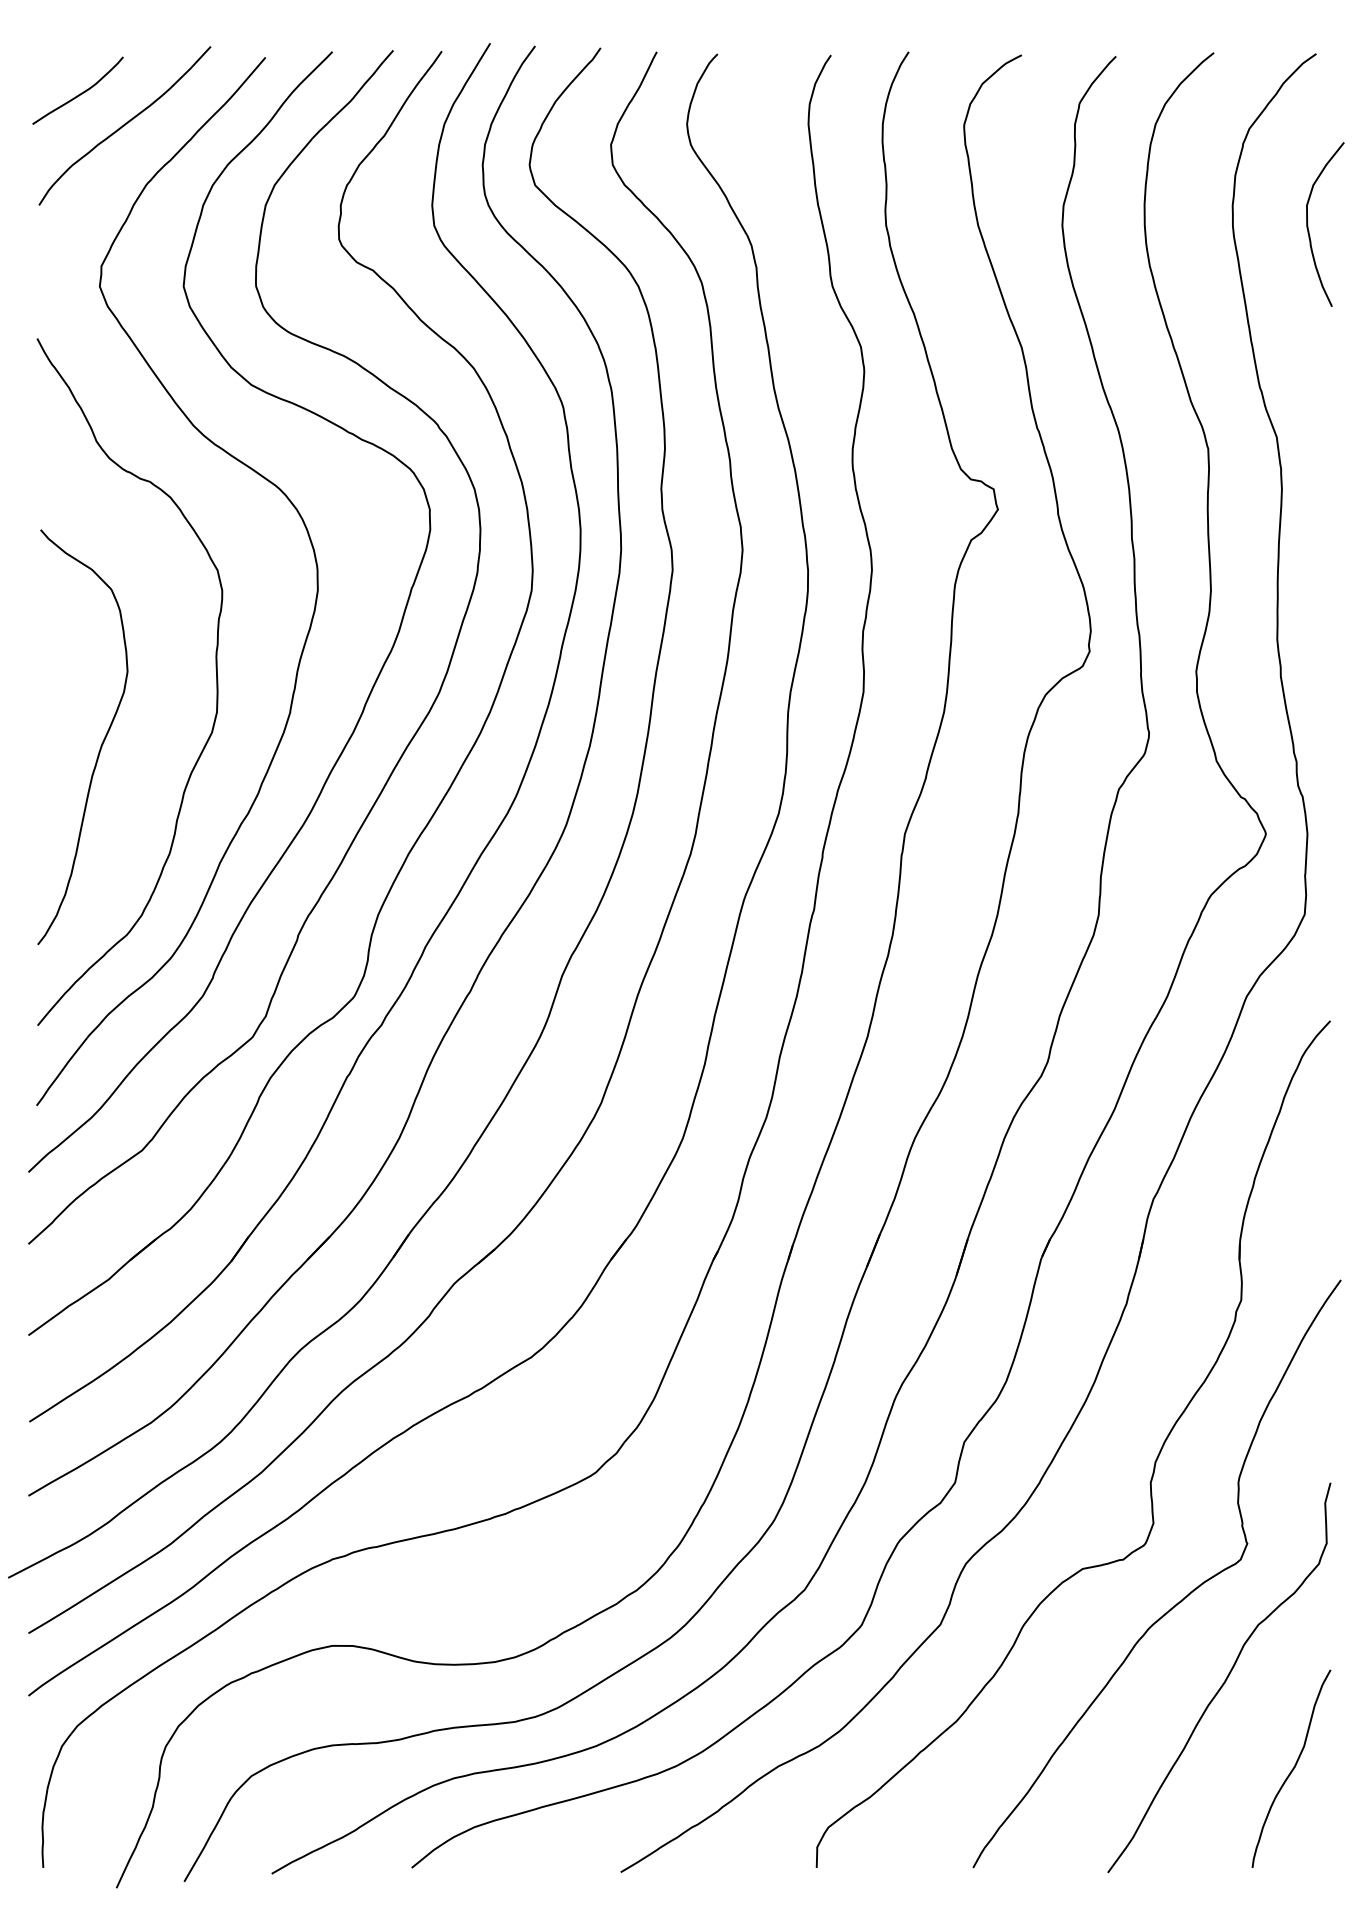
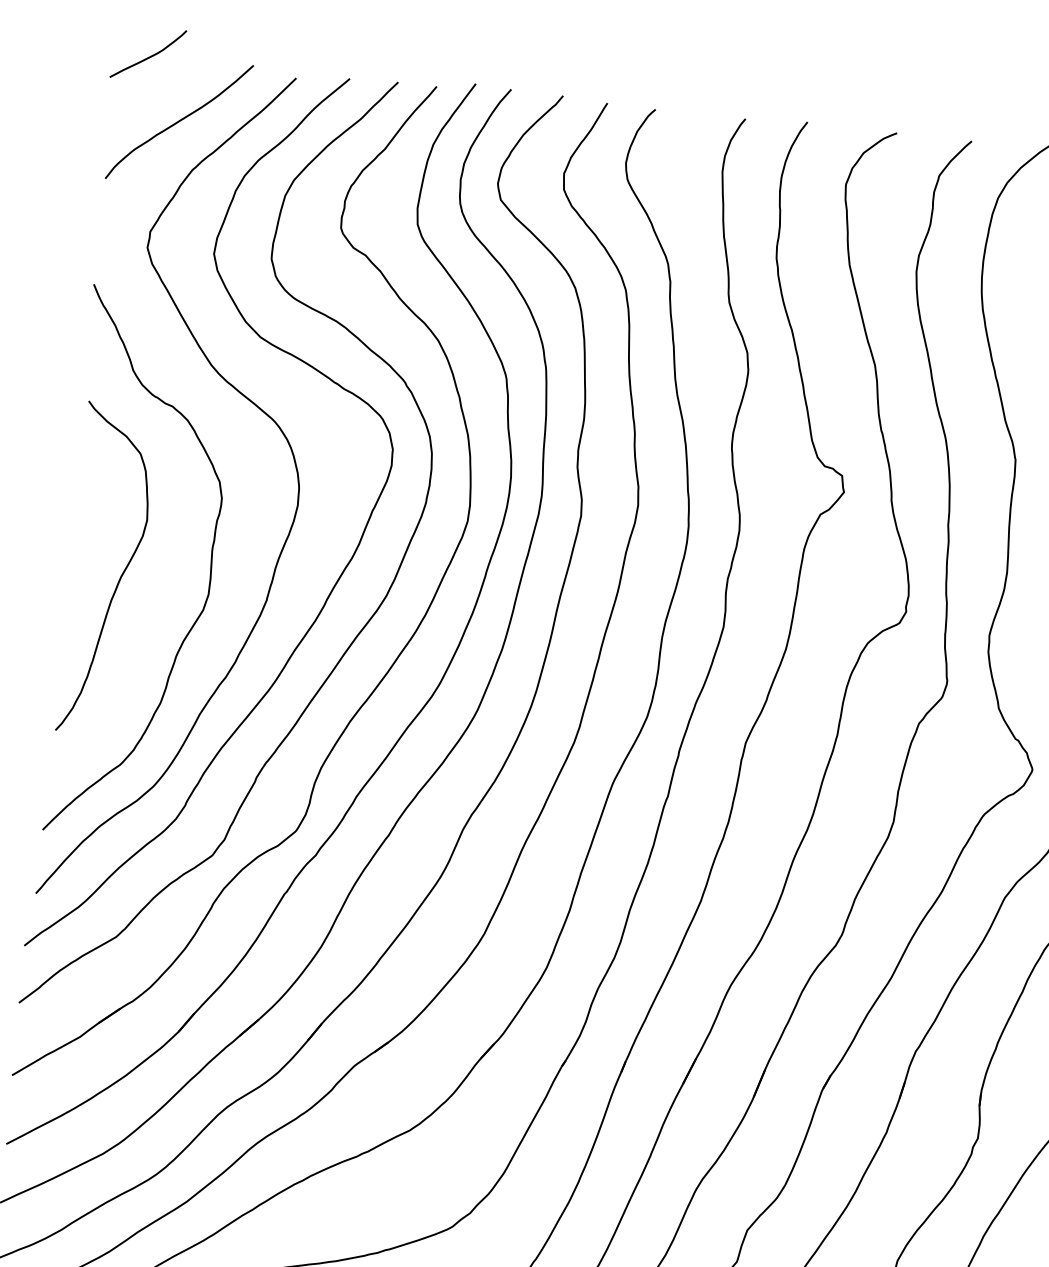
curve: (78, 94) -> (148, 57), moved
curve: (100, 745) -> (120, 576), moved

